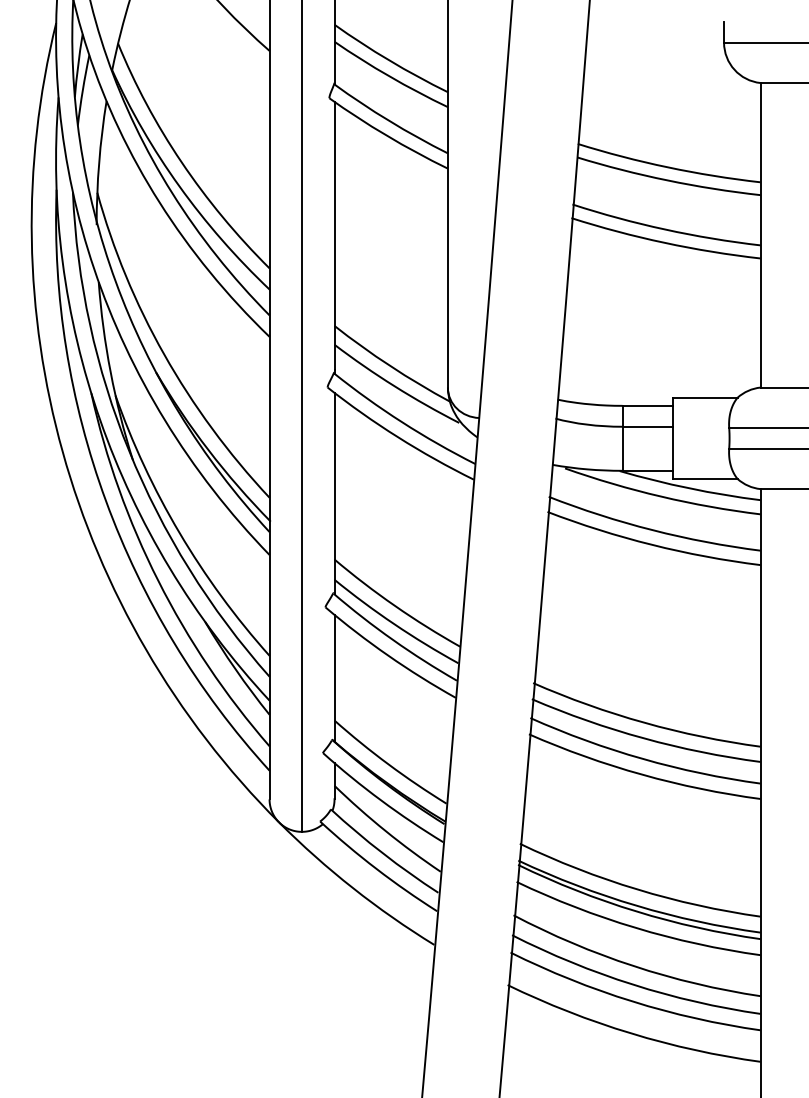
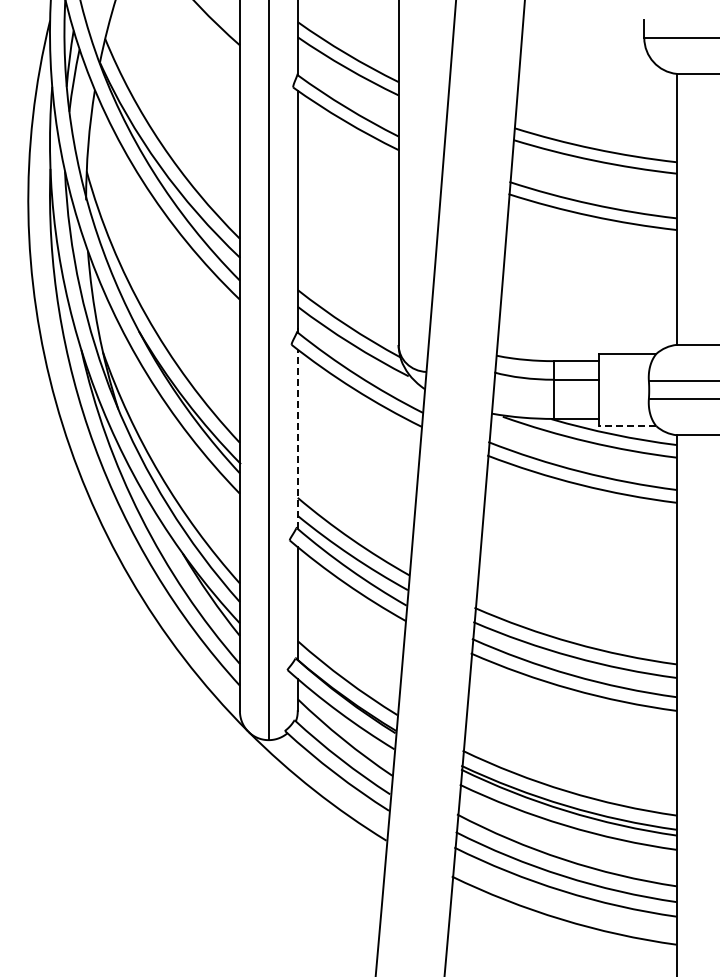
line: (705, 479) -> (627, 426), solid -> dashed
line: (334, 493) -> (297, 439), solid -> dashed

